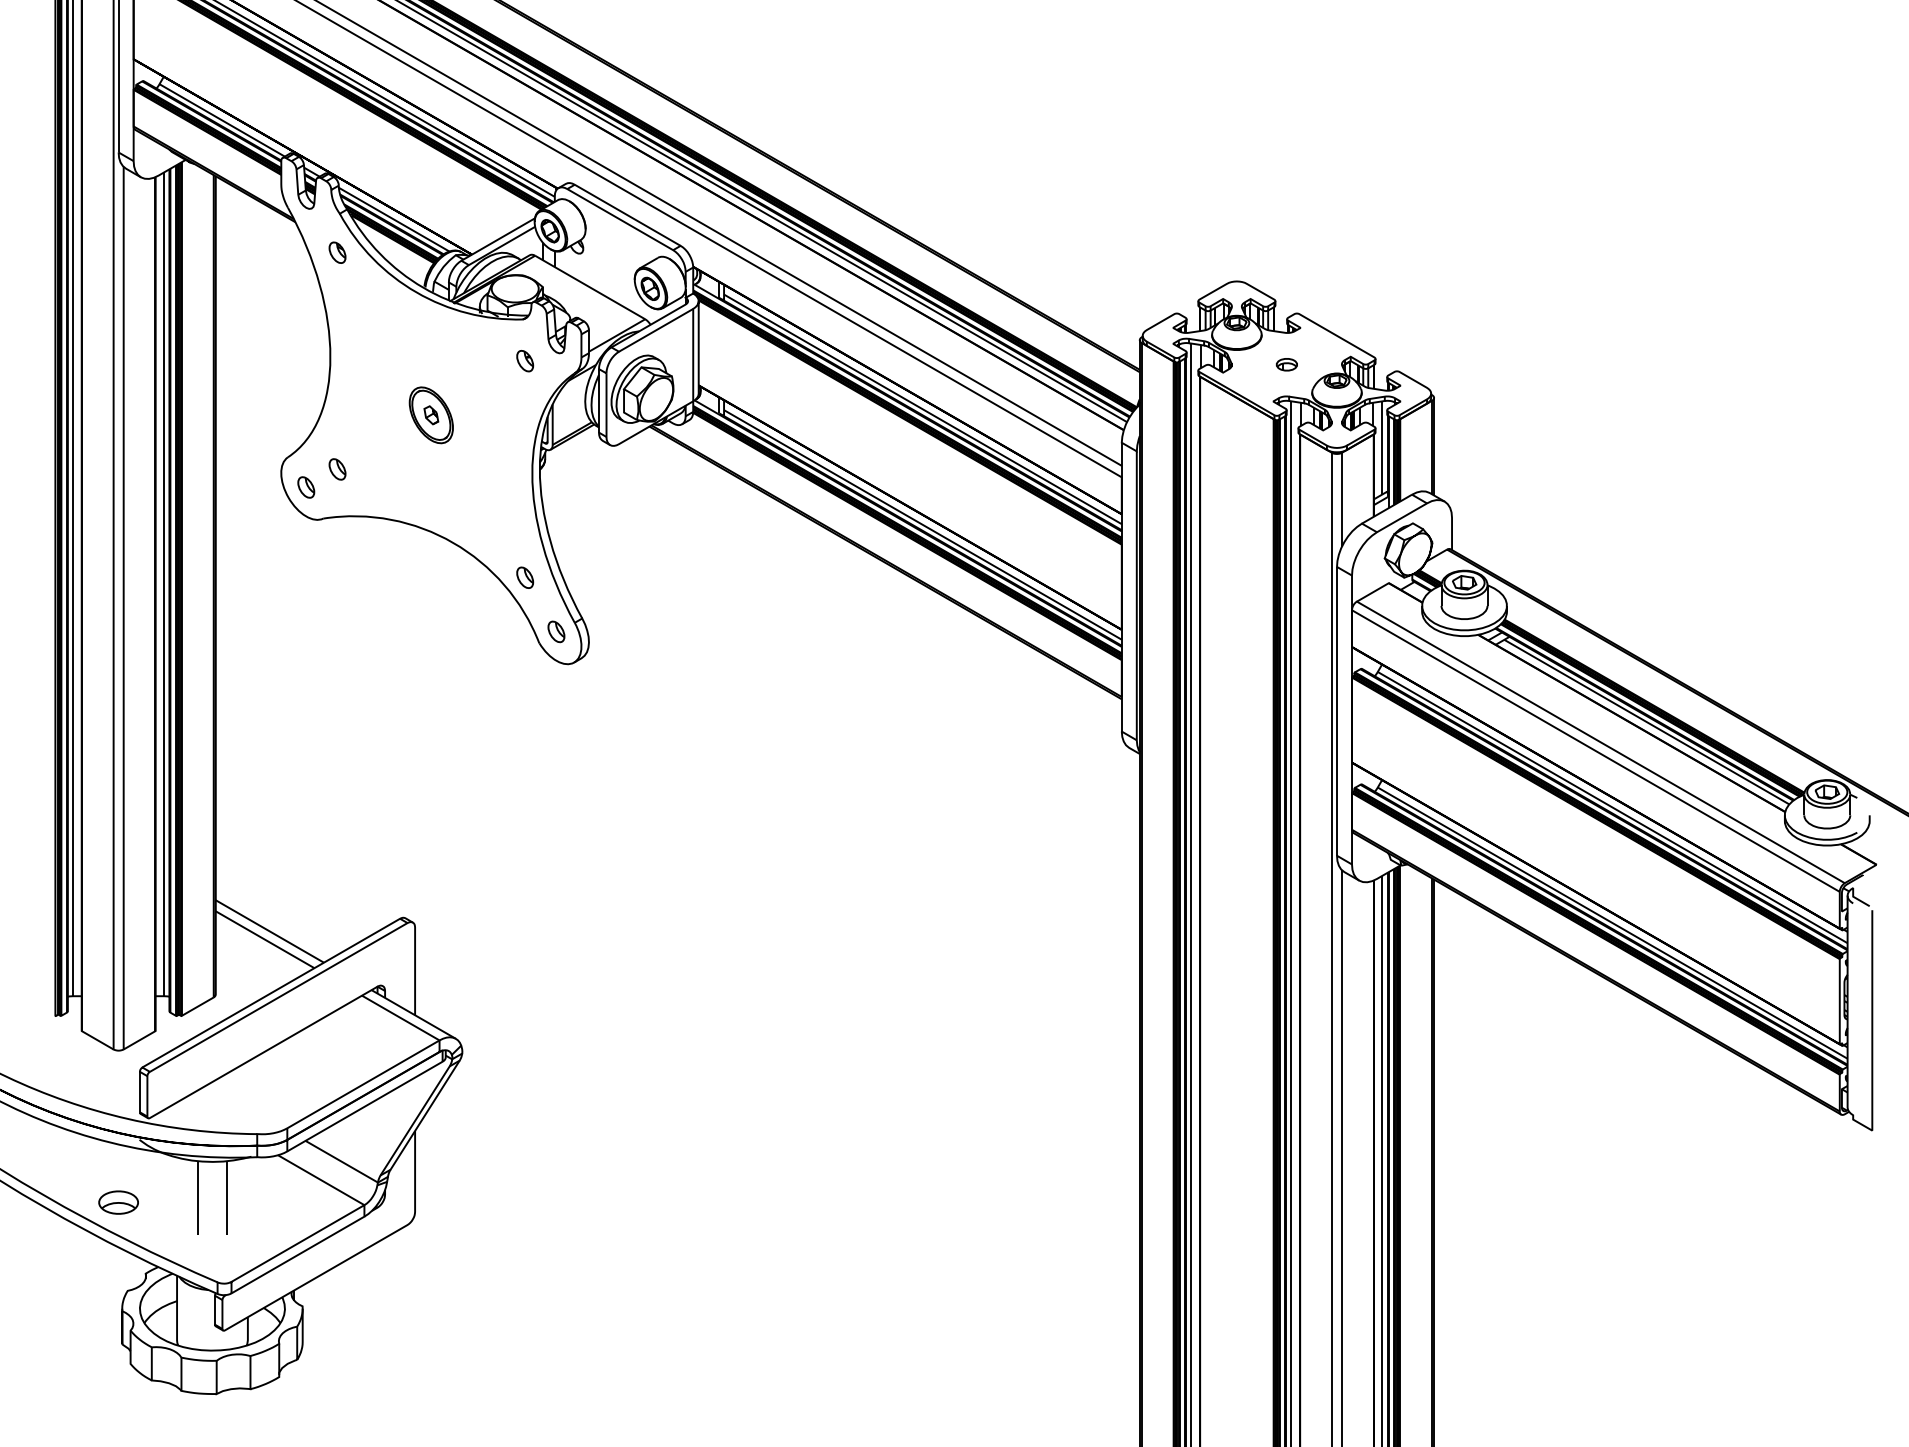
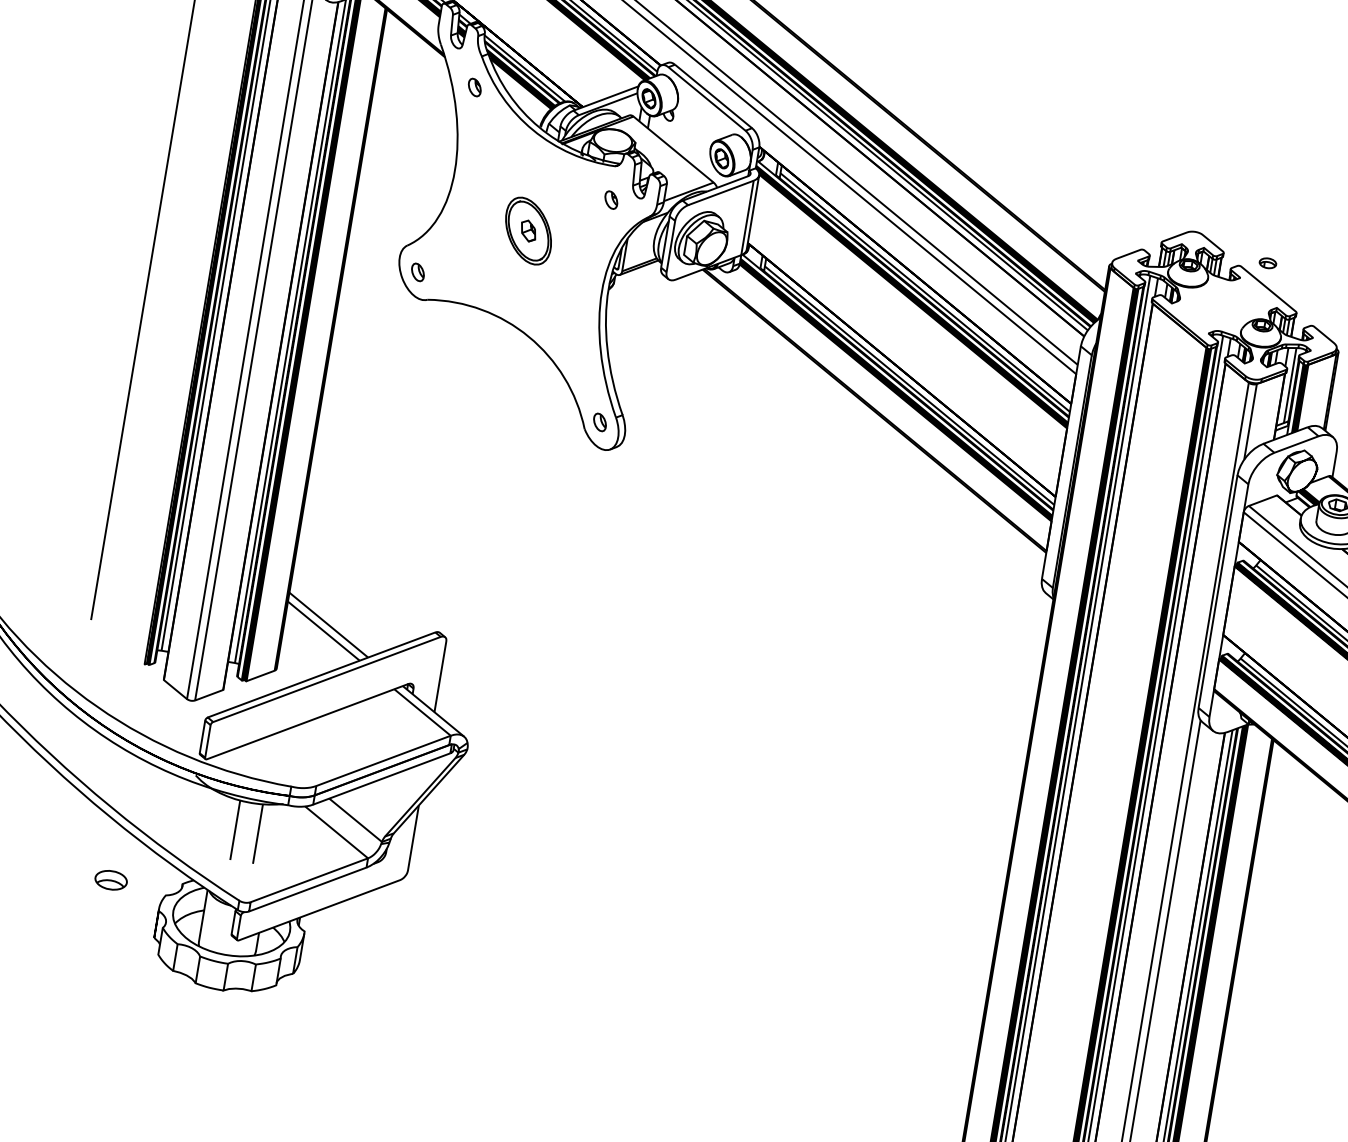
part: (1286, 364) -> (1267, 263), moved
part: (430, 415) -> (527, 231), size x1.4
part: (337, 469) -> (445, 262), removed
part: (525, 577) -> (582, 374), removed
part: (118, 1202) -> (111, 880), moved

